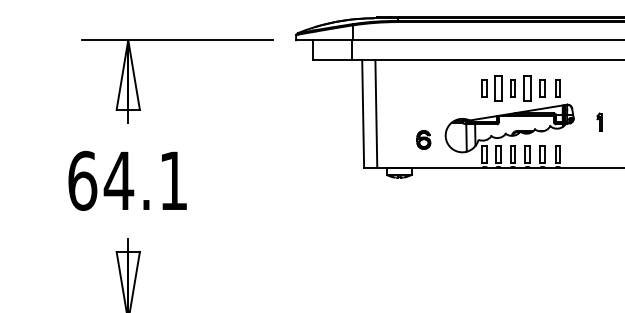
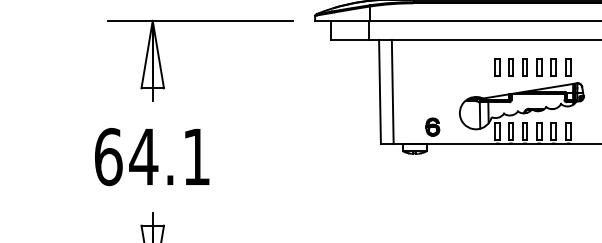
part: (498, 88) -> (510, 67), size x0.71
part: (527, 88) -> (539, 67), size x0.71
part: (423, 139) -> (432, 126), moved

